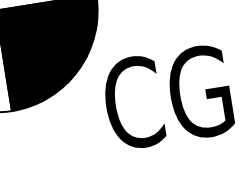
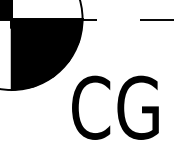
text: (167, 96) -> (115, 107), moved

